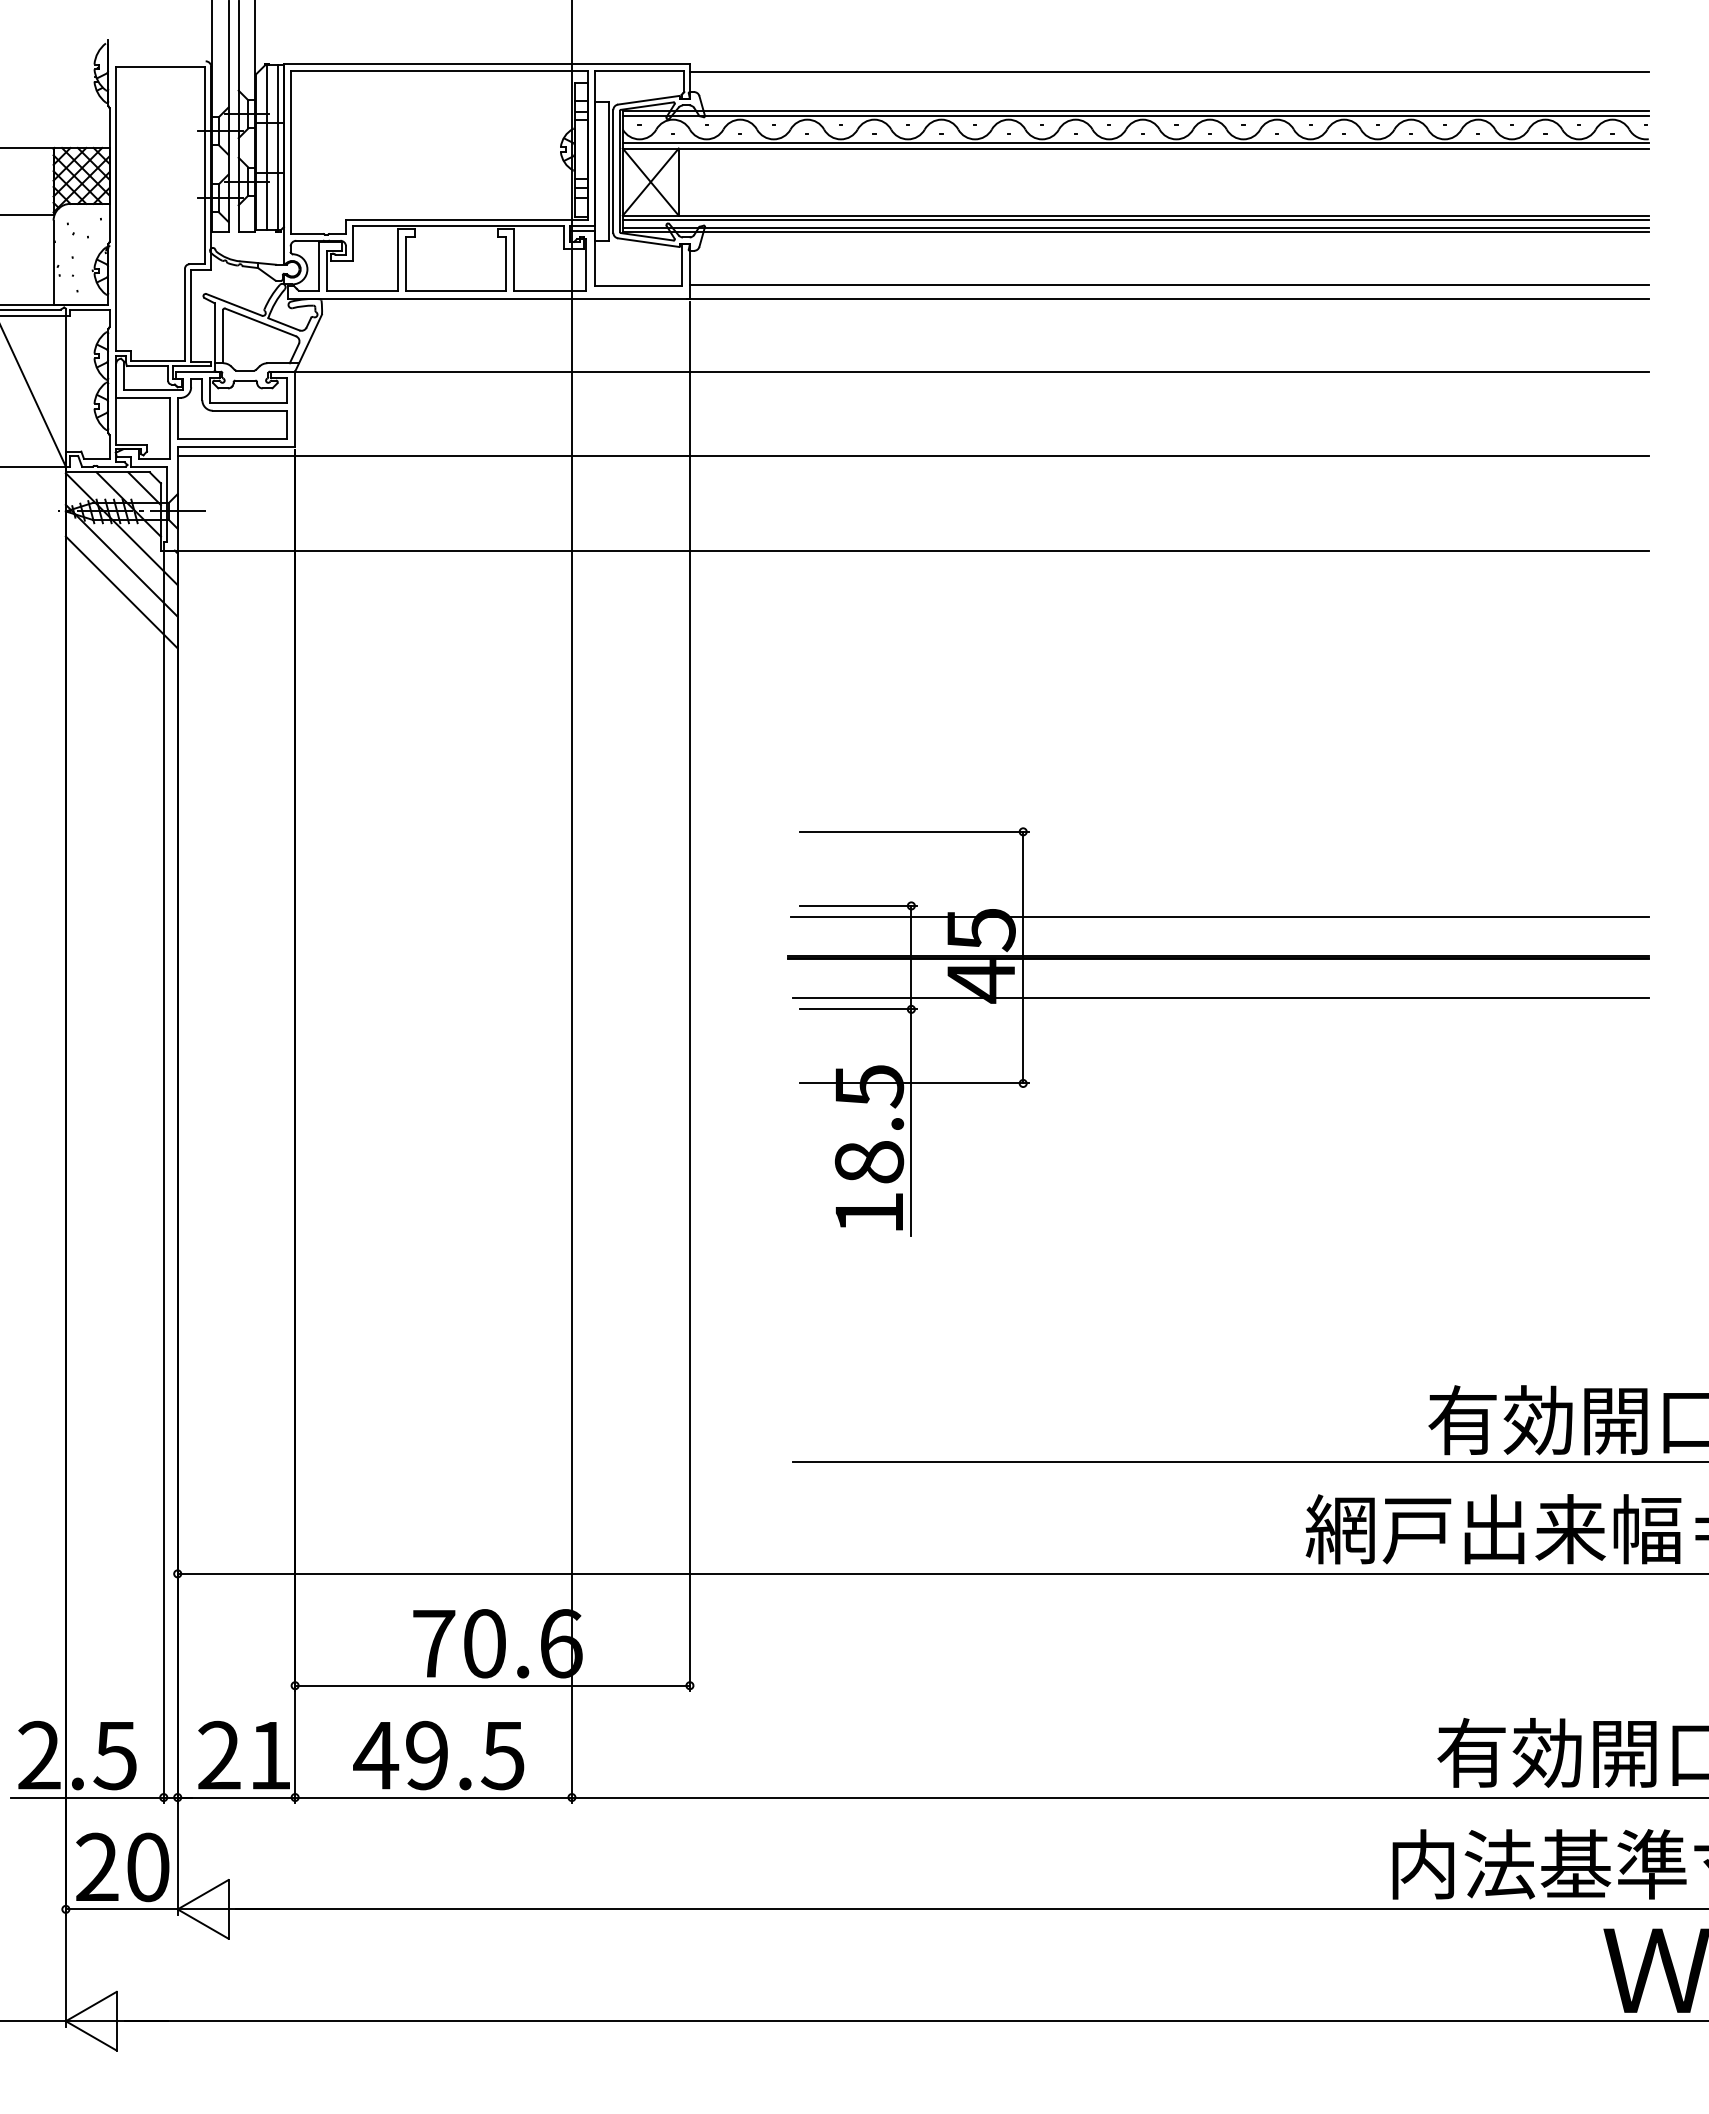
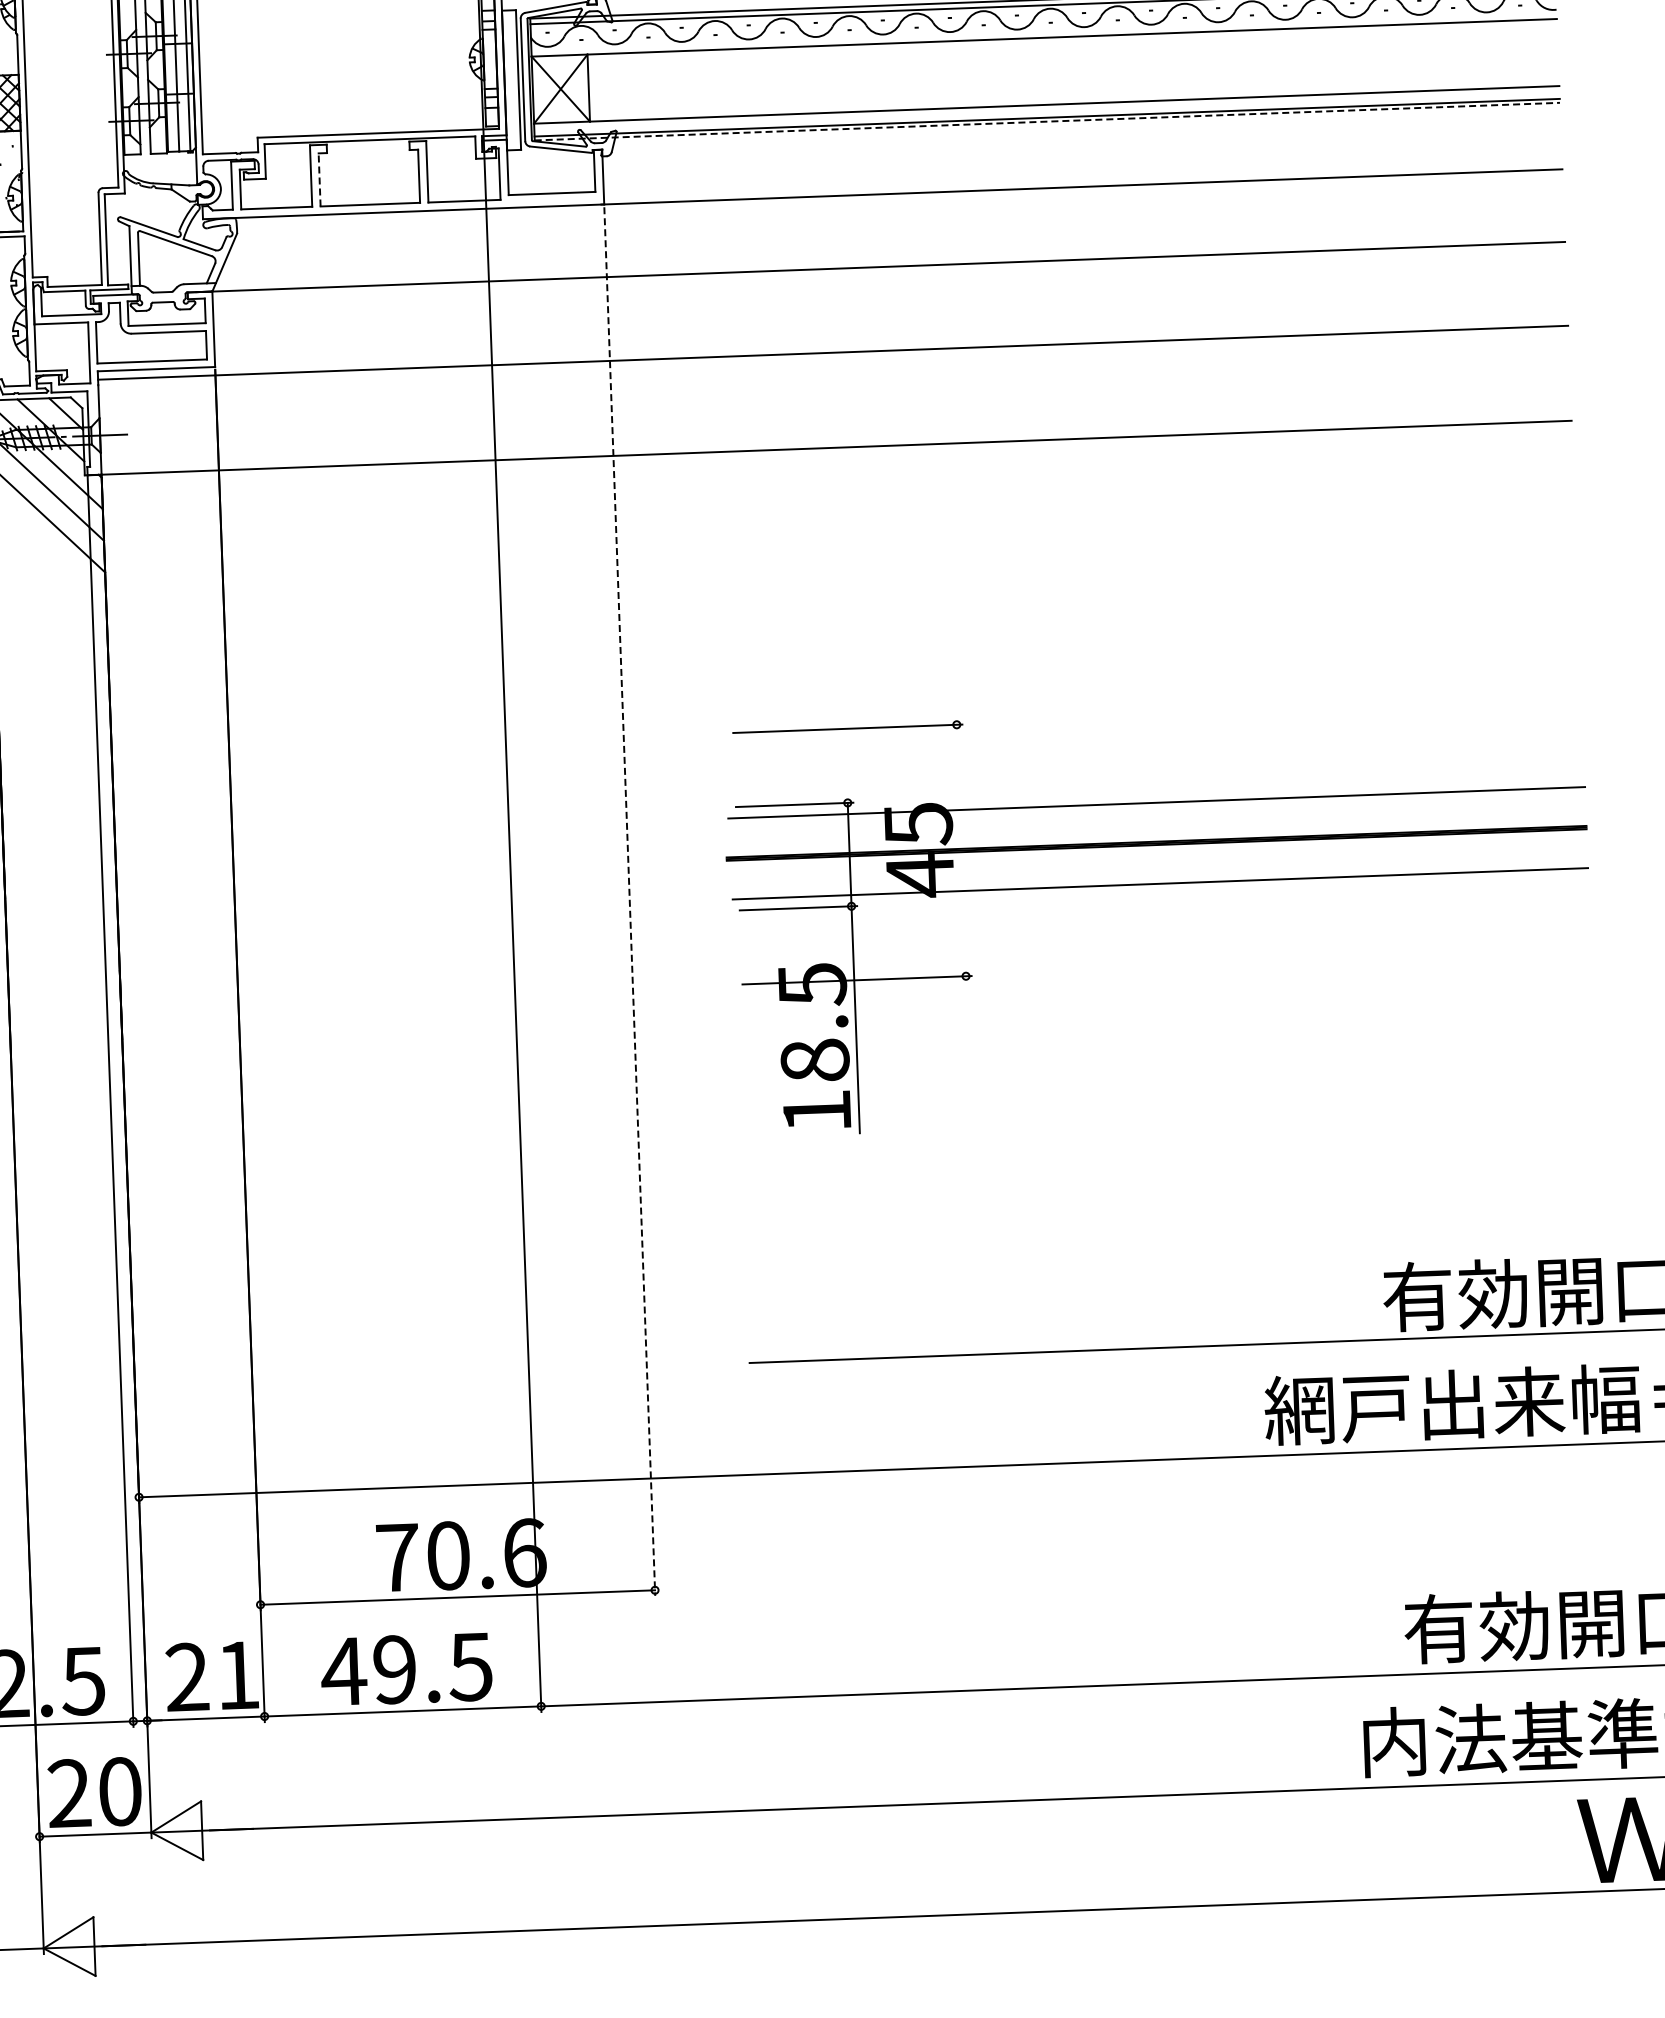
line: (1135, 142) -> (1043, 31), removed
line: (1135, 219) -> (1046, 108), removed
line: (1135, 232) -> (1047, 121), solid -> dashed
line: (406, 264) -> (319, 180), solid -> dashed
line: (1168, 284) -> (1081, 172), removed
line: (1023, 957) -> (961, 850), removed
line: (689, 996) -> (629, 901), solid -> dashed

